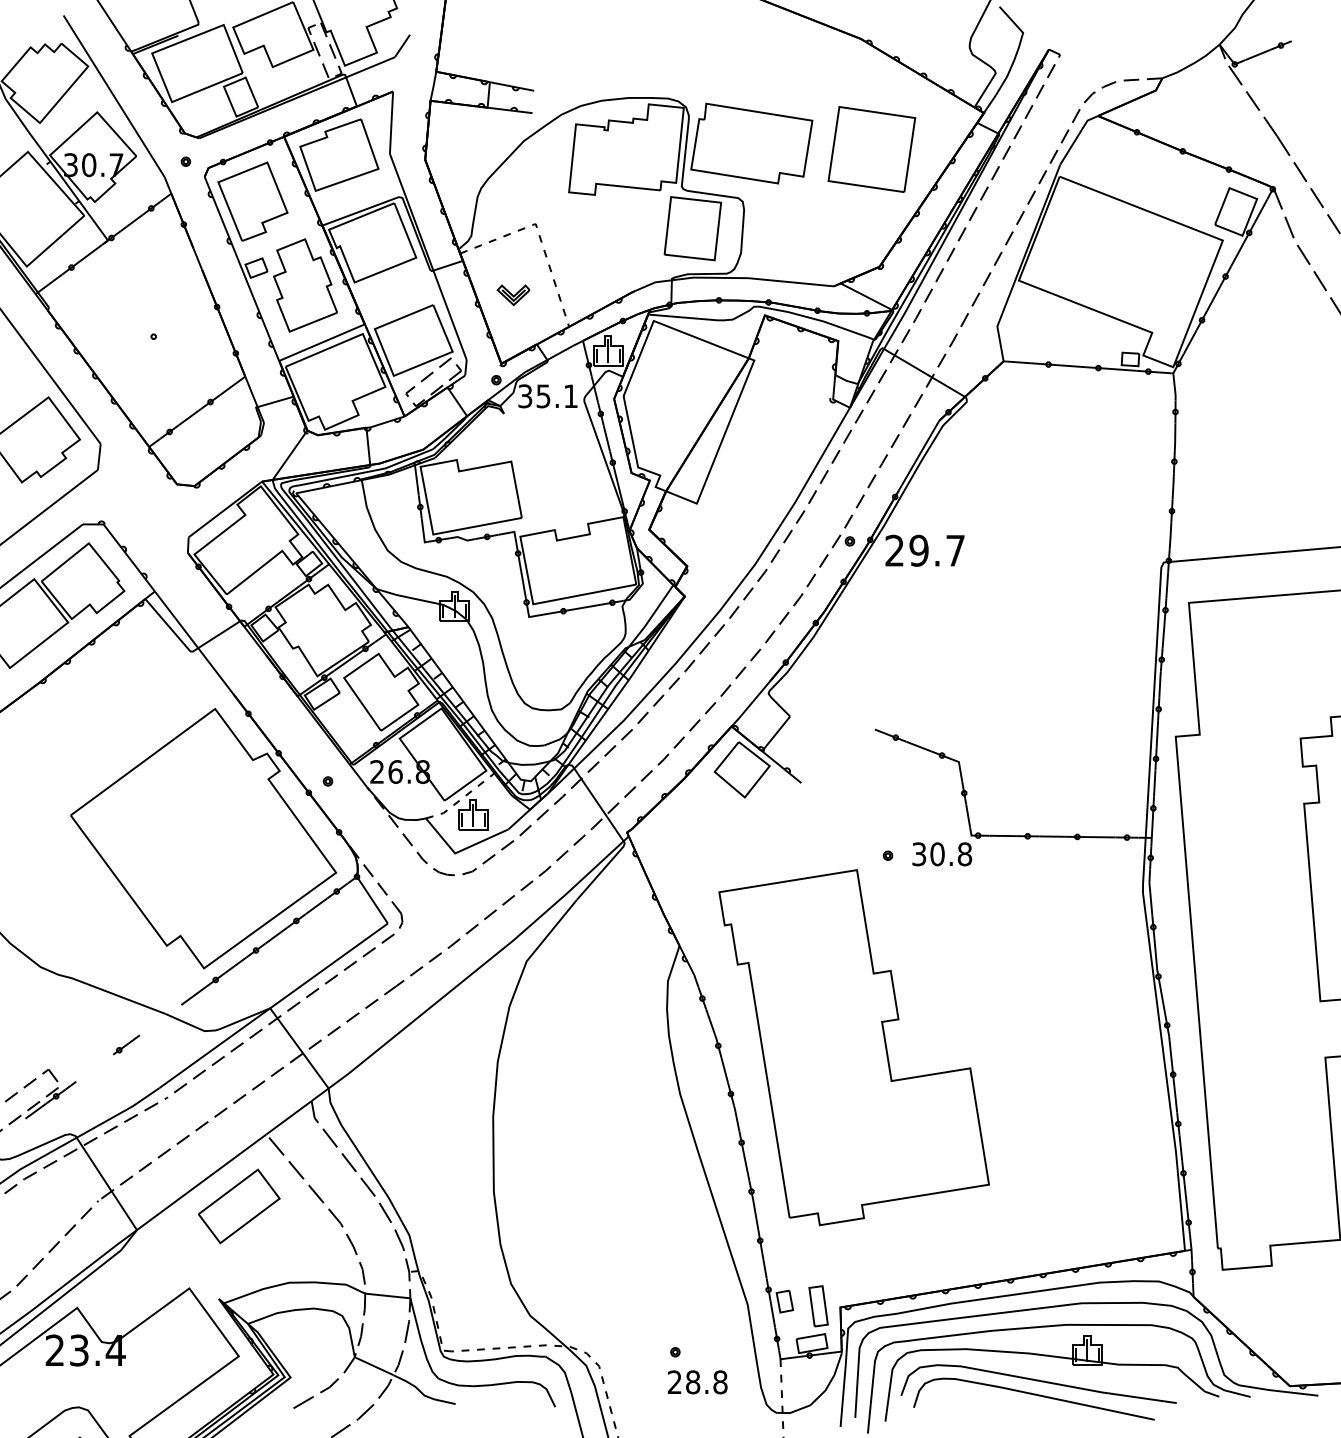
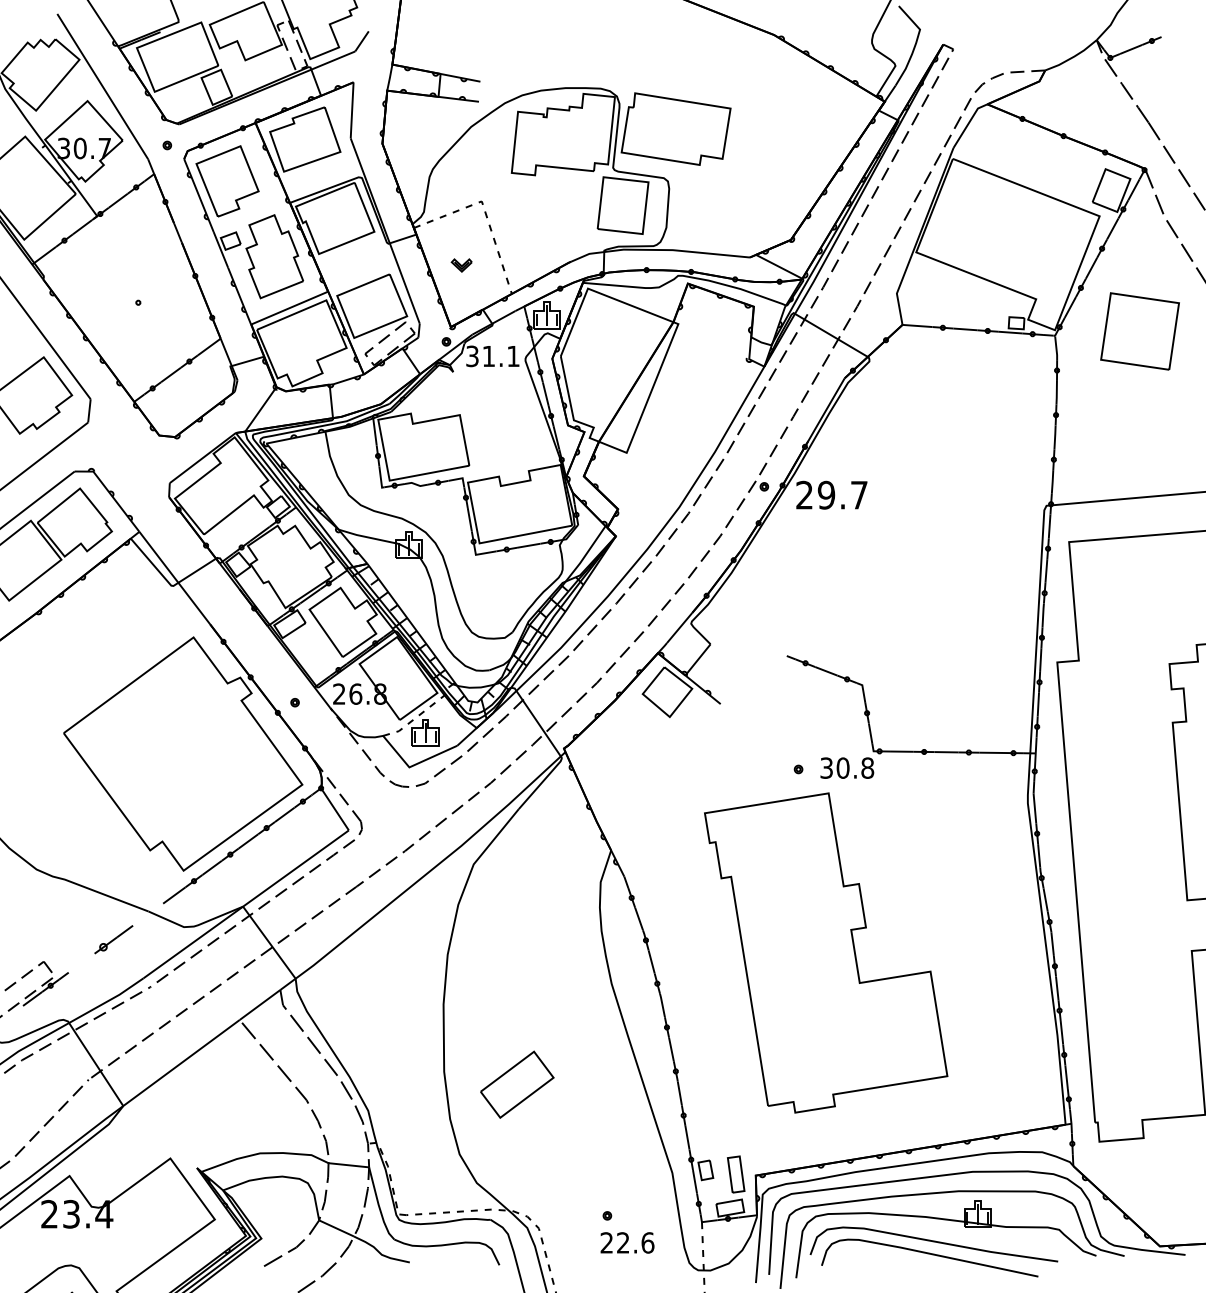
part: (871, 149) -> (1139, 331), moved
part: (513, 295) -> (461, 265), size x0.7
text: (543, 396) -> (488, 356), 35.1 -> 31.1
part: (126, 1044) -> (113, 939), size x1.6
part: (854, 1047) -> (826, 952), moved
part: (239, 1206) -> (517, 1084), moved
text: (706, 1381) -> (635, 1242), 28.8 -> 22.6

